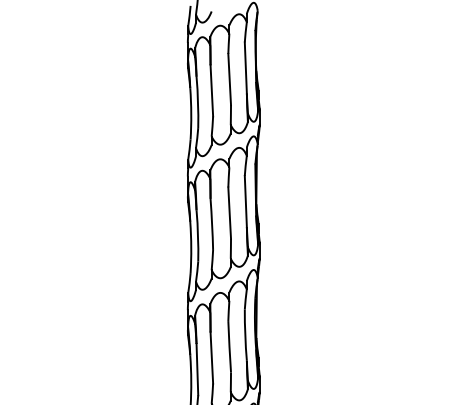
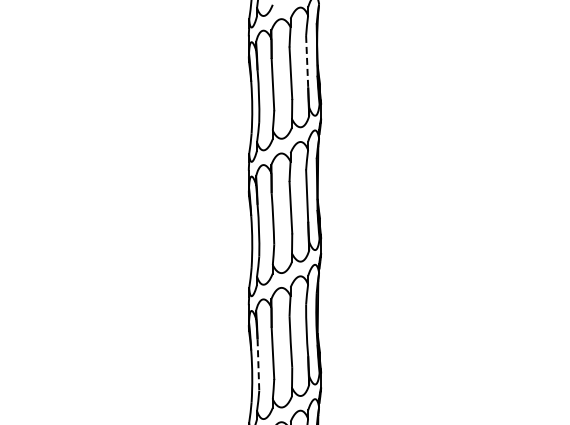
line: (246, 67) -> (307, 61), solid -> dashed
line: (197, 370) -> (258, 365), solid -> dashed

